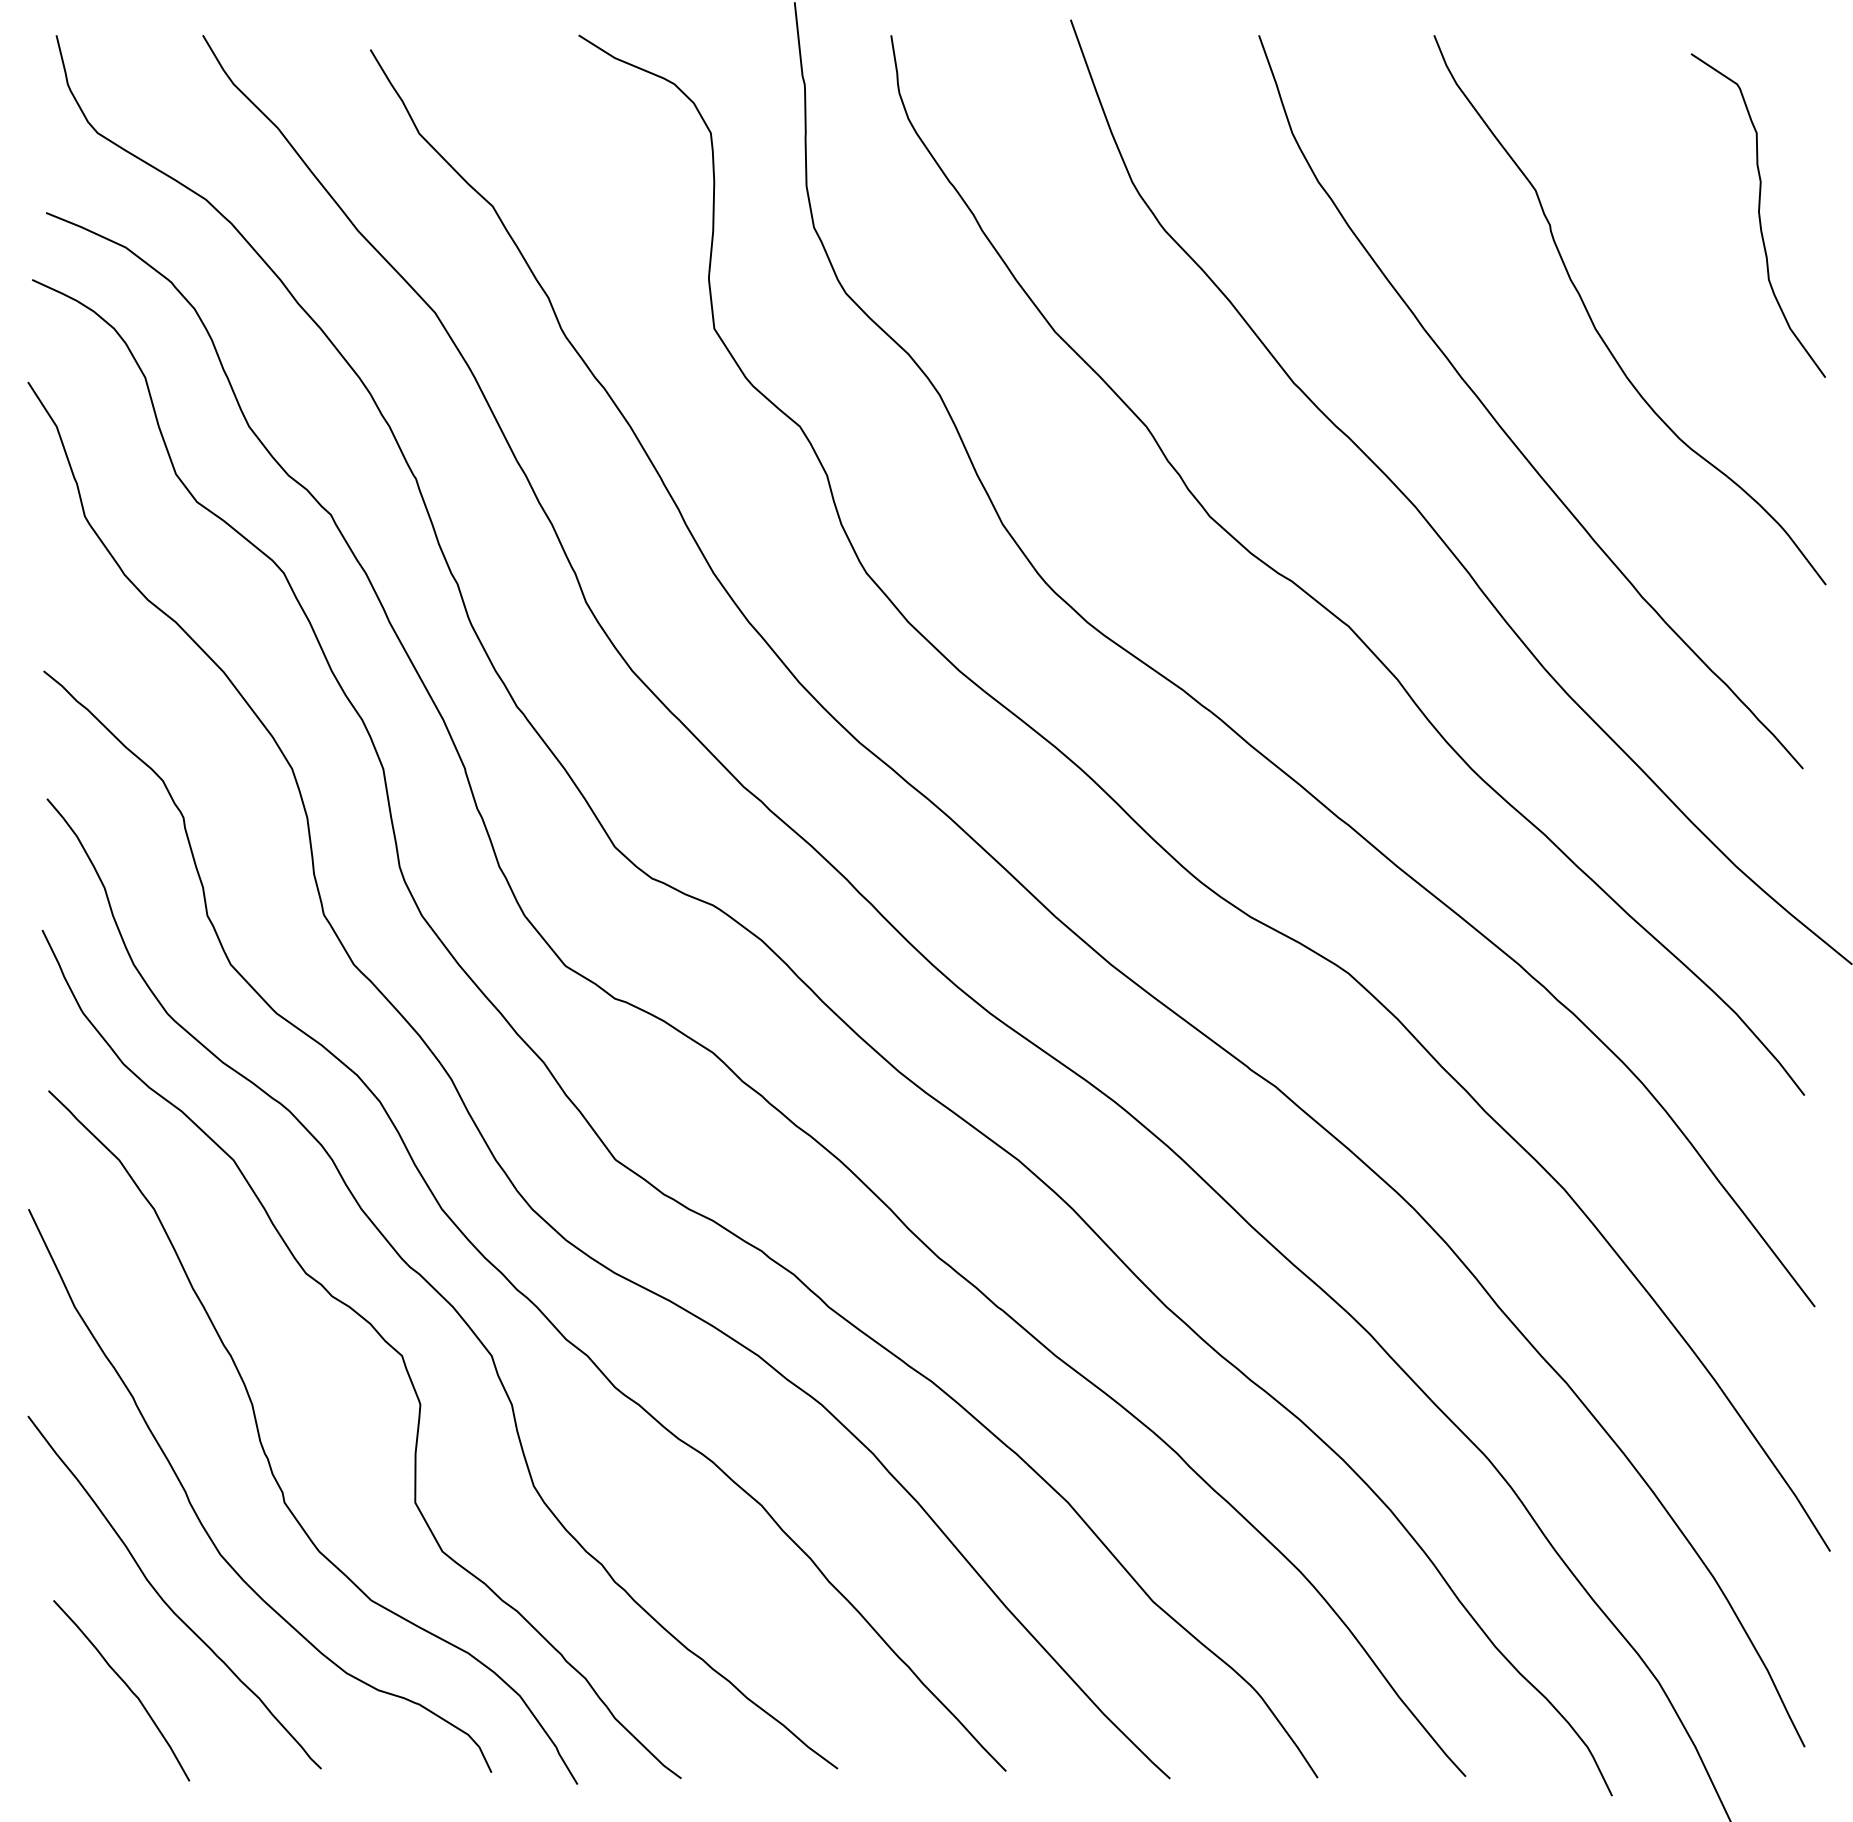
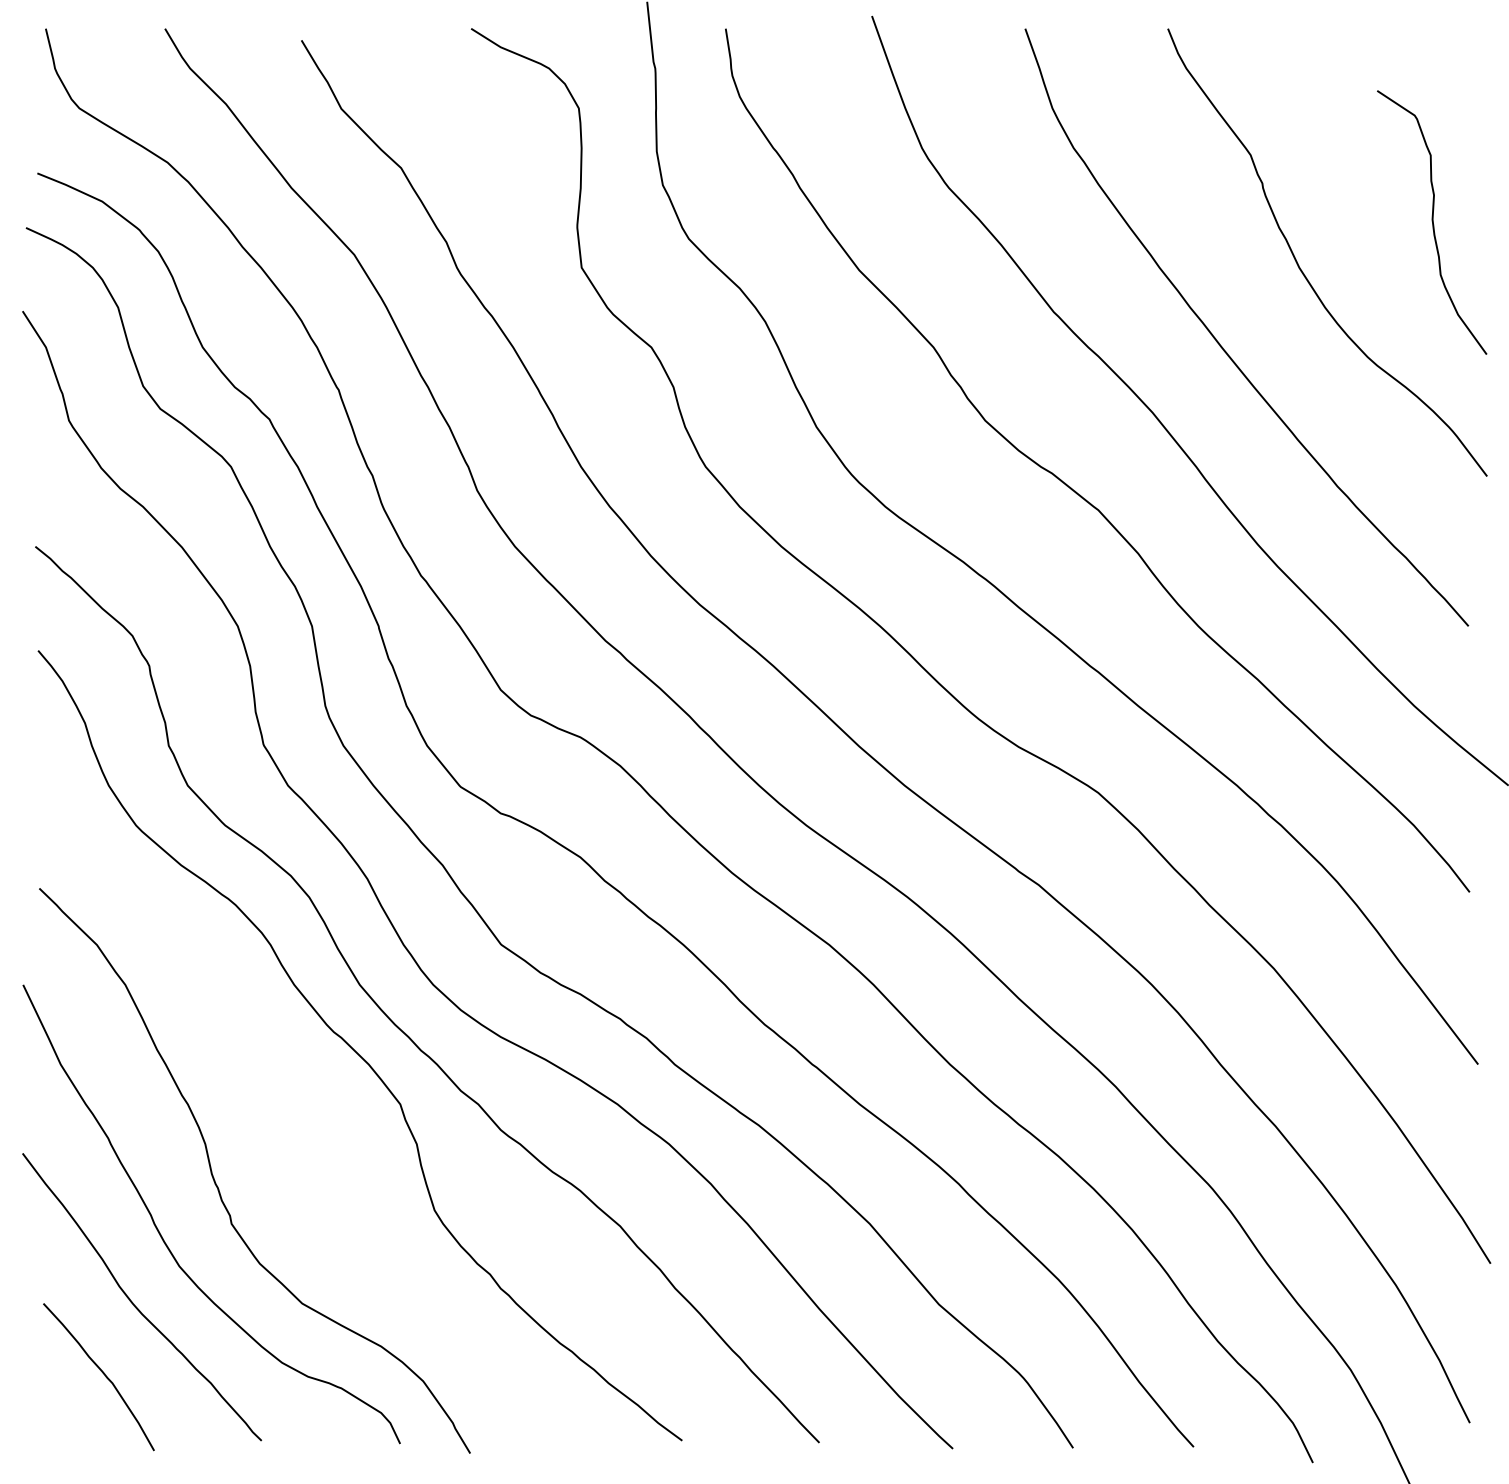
curve: (1758, 215) -> (1432, 222), moved
curve: (380, 1337) -> (309, 1089), removed

